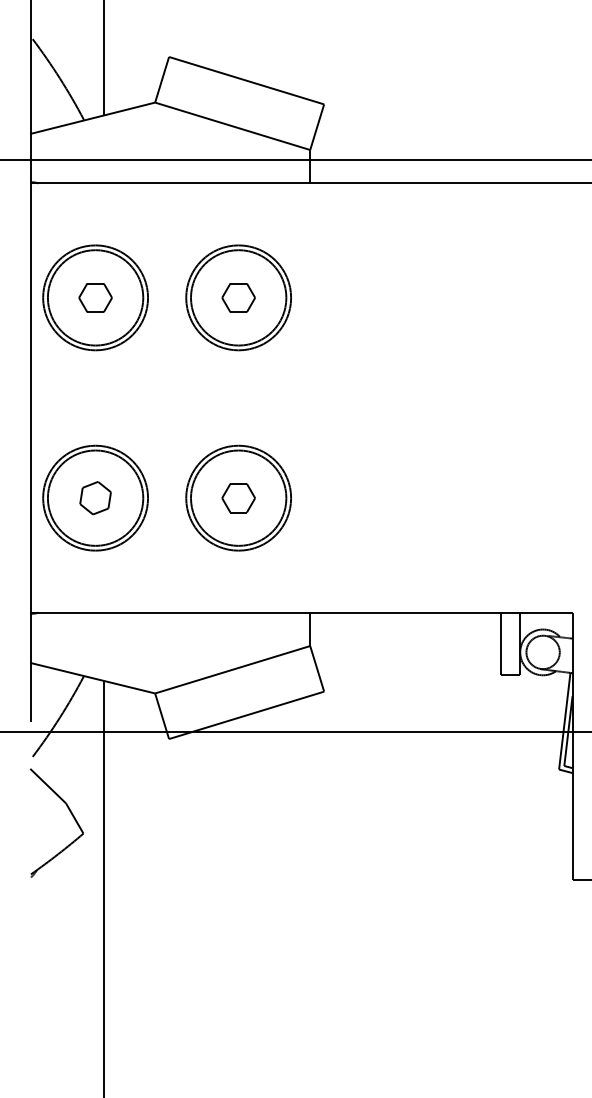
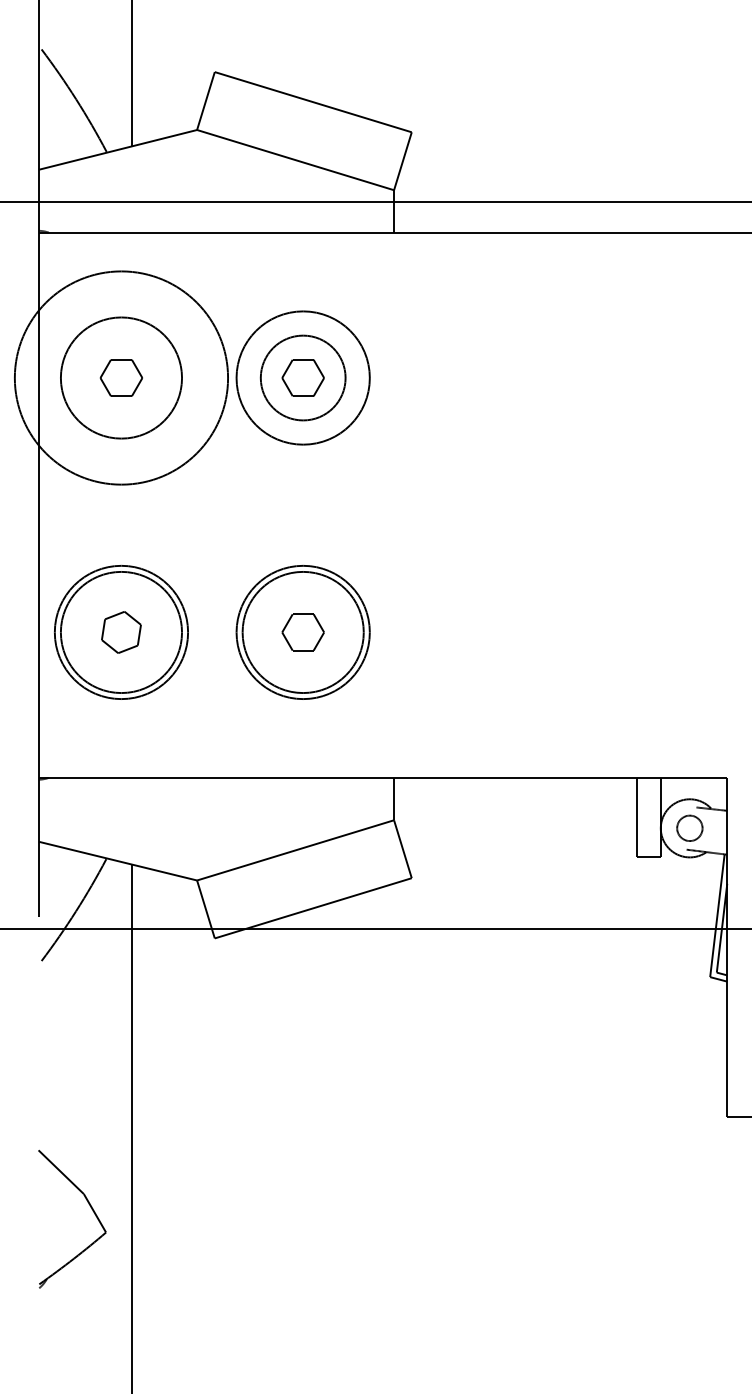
circle: (95, 297) -> (121, 377), size x1.6
circle: (238, 297) -> (302, 377), size x0.7
circle: (542, 652) -> (689, 828), size x0.6
part: (72, 815) -> (91, 1209), moved

